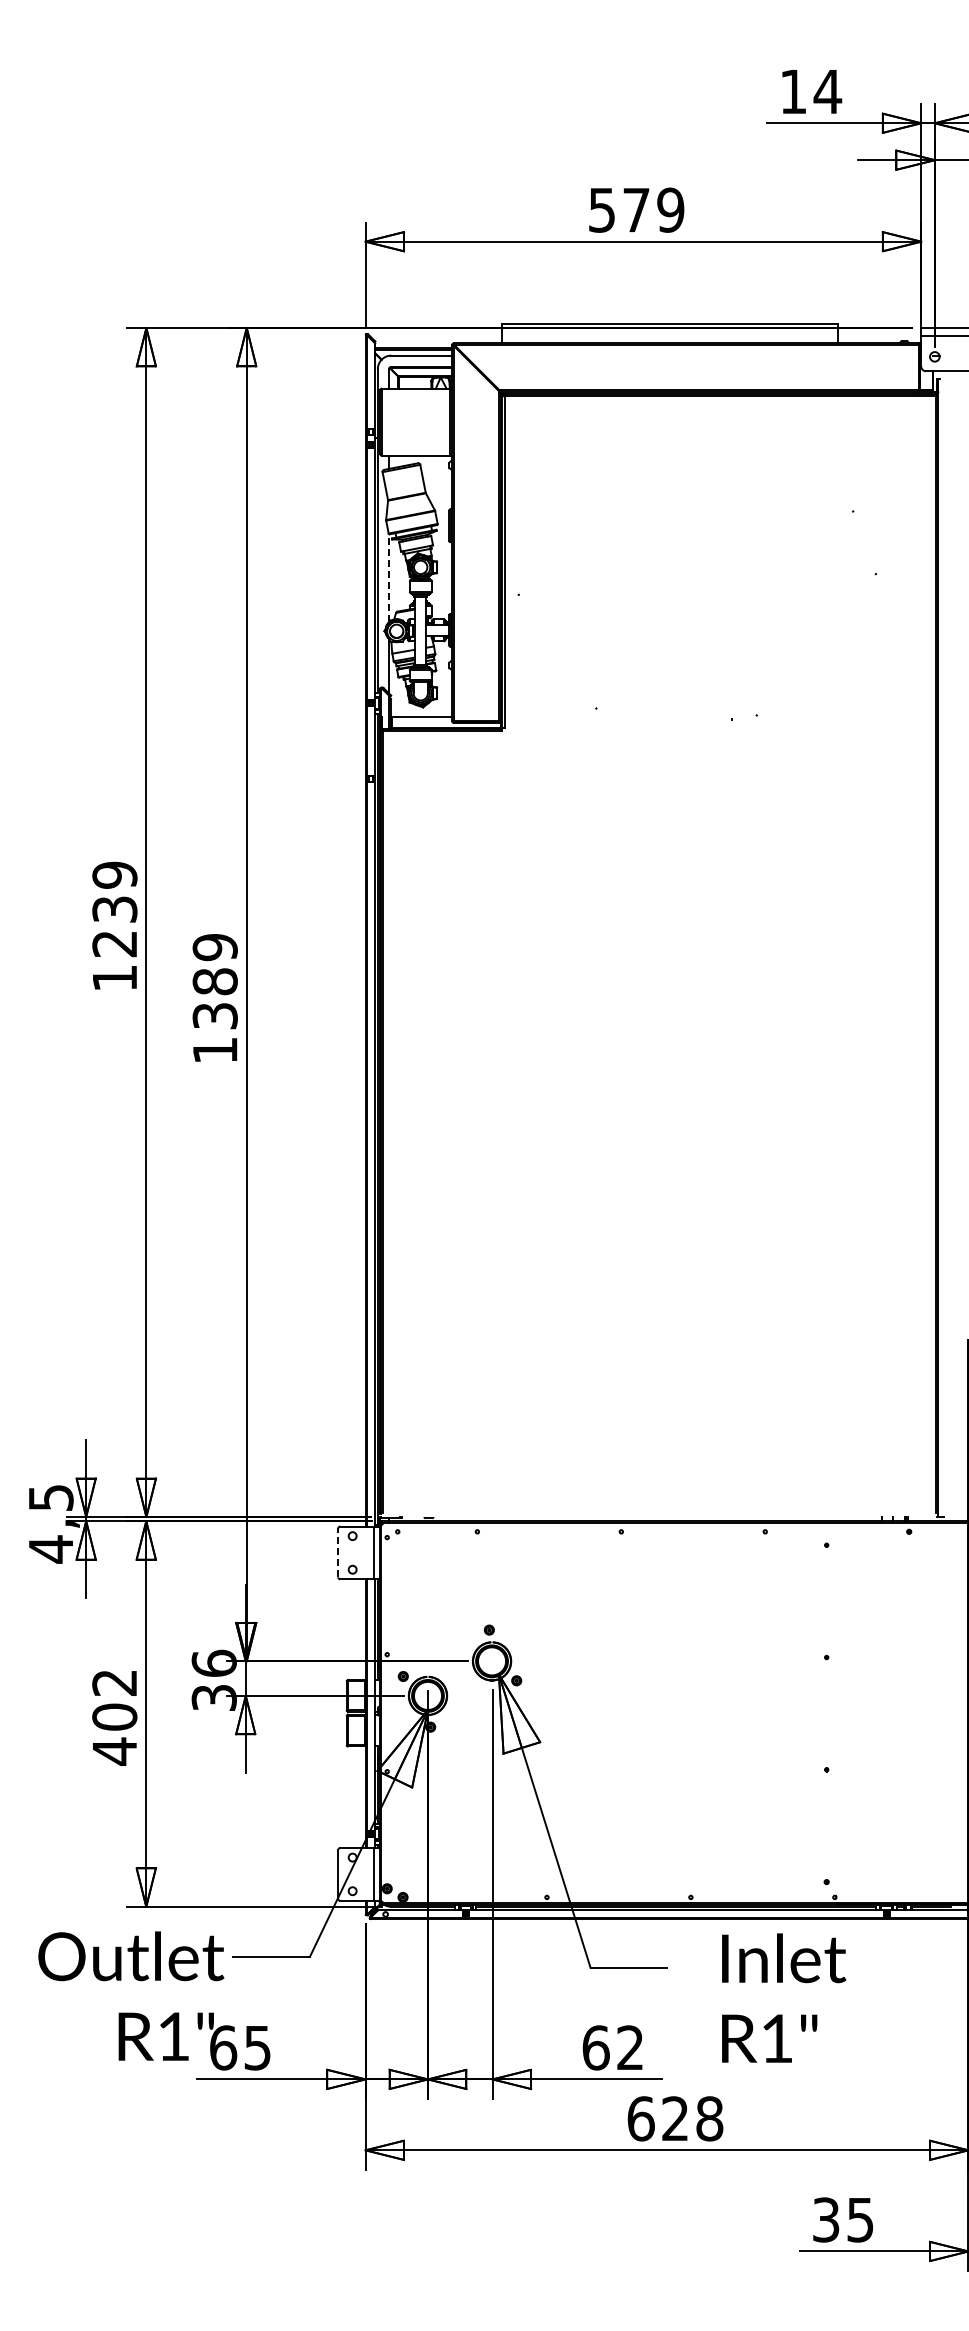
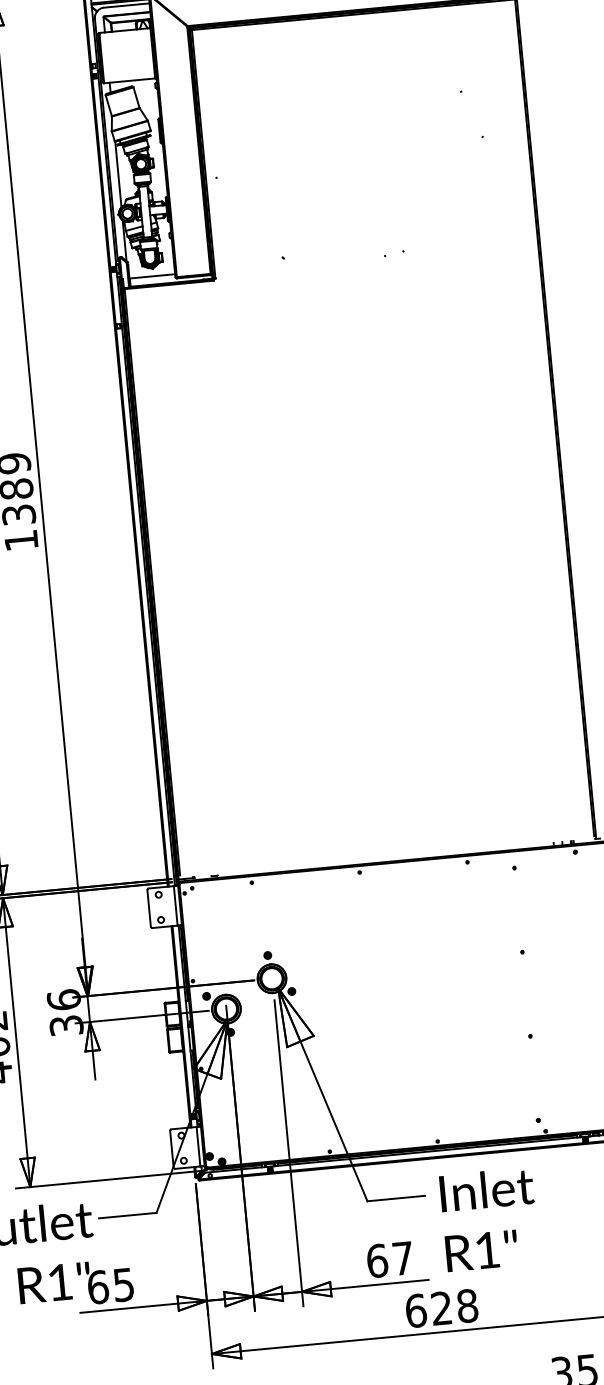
line: (389, 578) -> (118, 174), dashed -> solid
line: (338, 1552) -> (149, 908), dashed -> solid
text: (784, 1997) -> (490, 1218), moved
text: (630, 2047) -> (403, 1258), 62 -> 67

